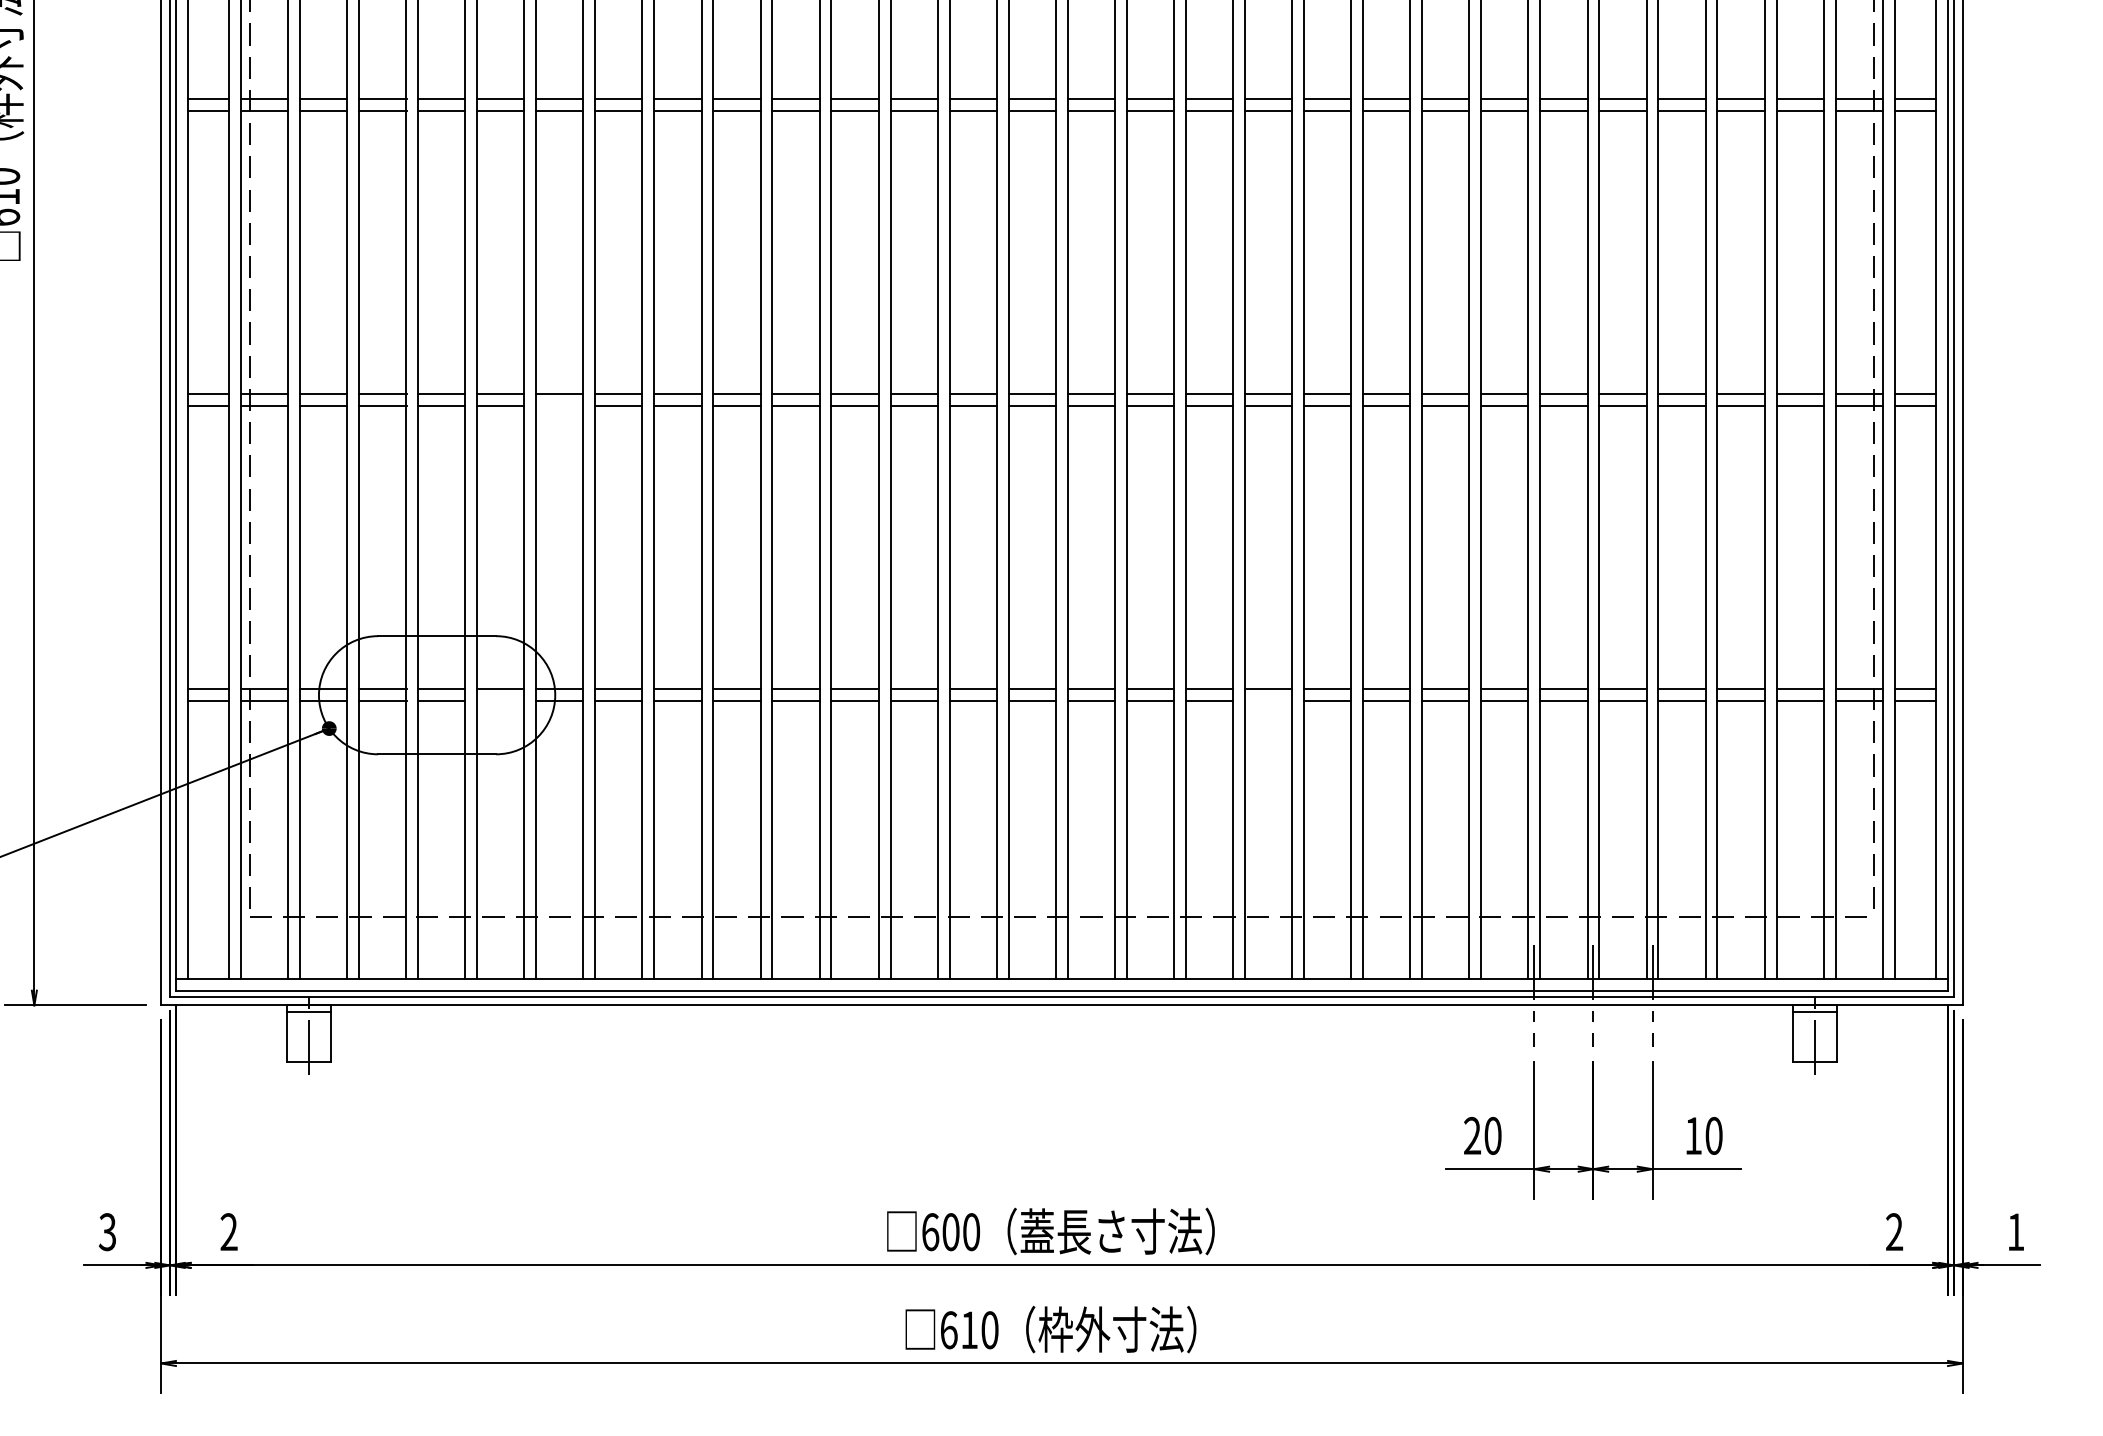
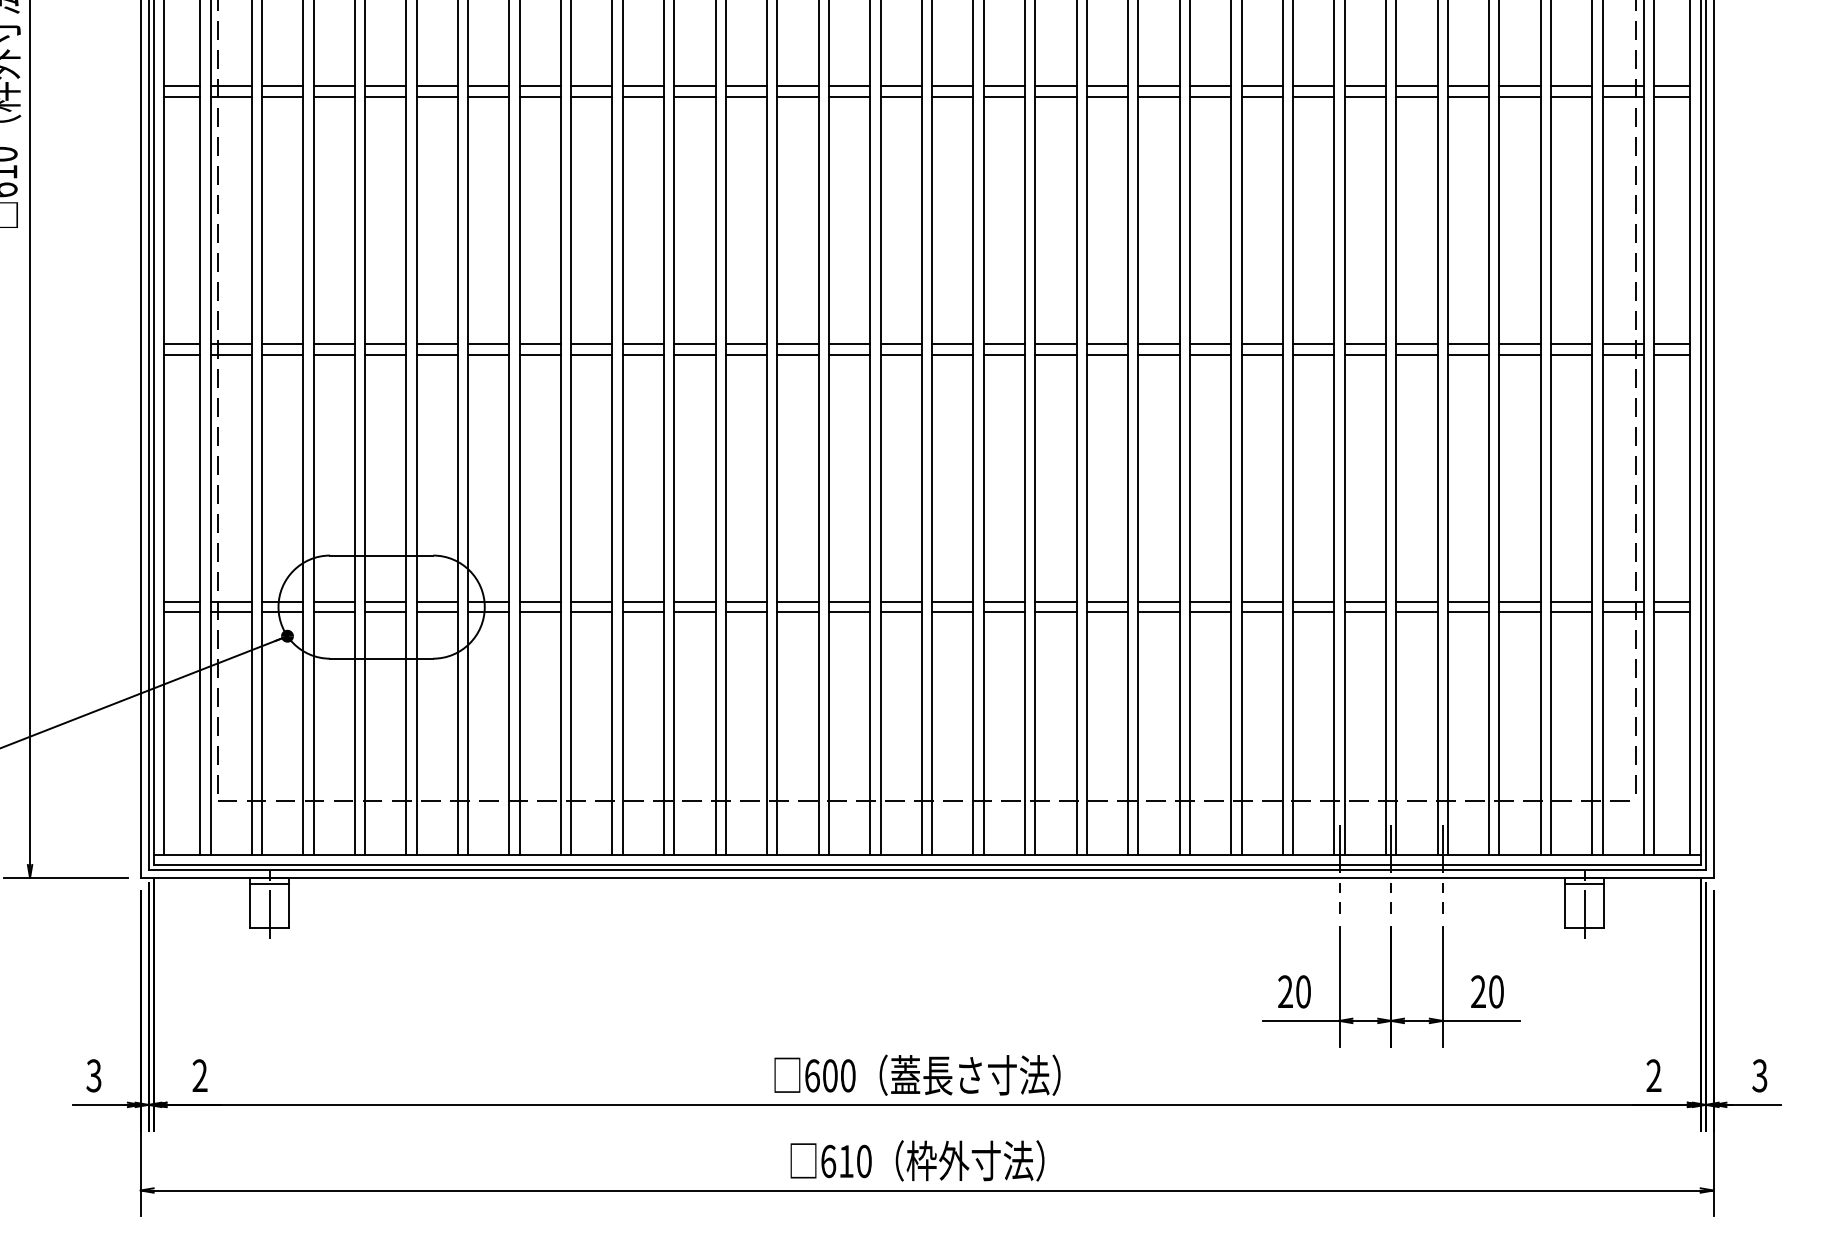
line: (559, 405) -> (488, 354), added
line: (500, 701) -> (436, 612), added
line: (1268, 701) -> (1107, 612), added
text: (1693, 1135) -> (1478, 991), 10 -> 20
text: (2015, 1232) -> (1759, 1076), 1 -> 3

